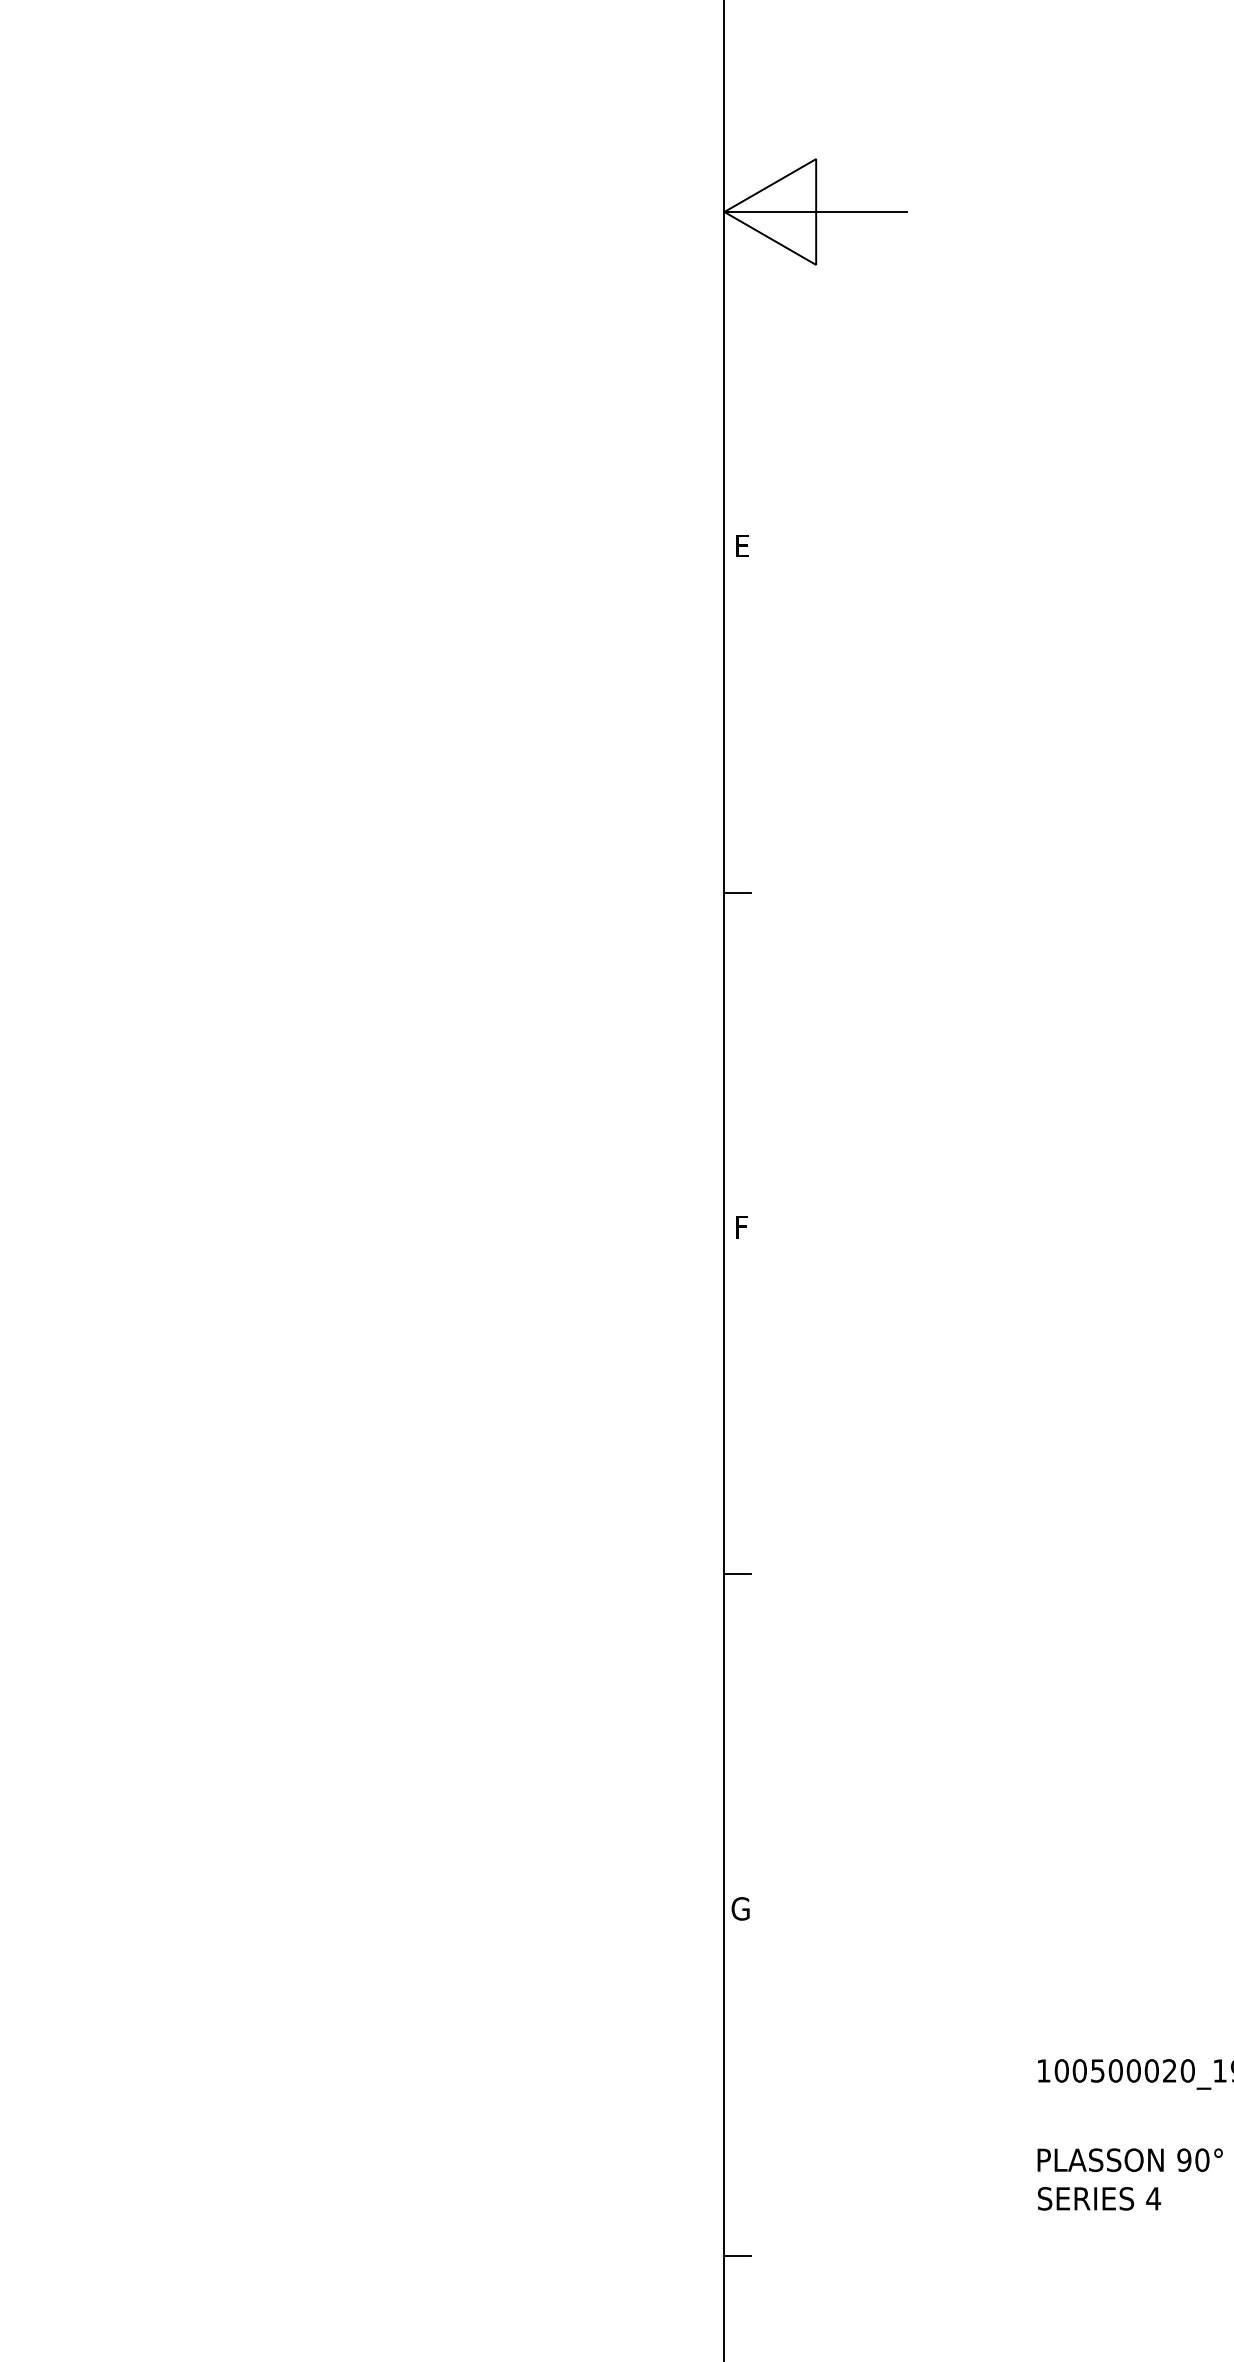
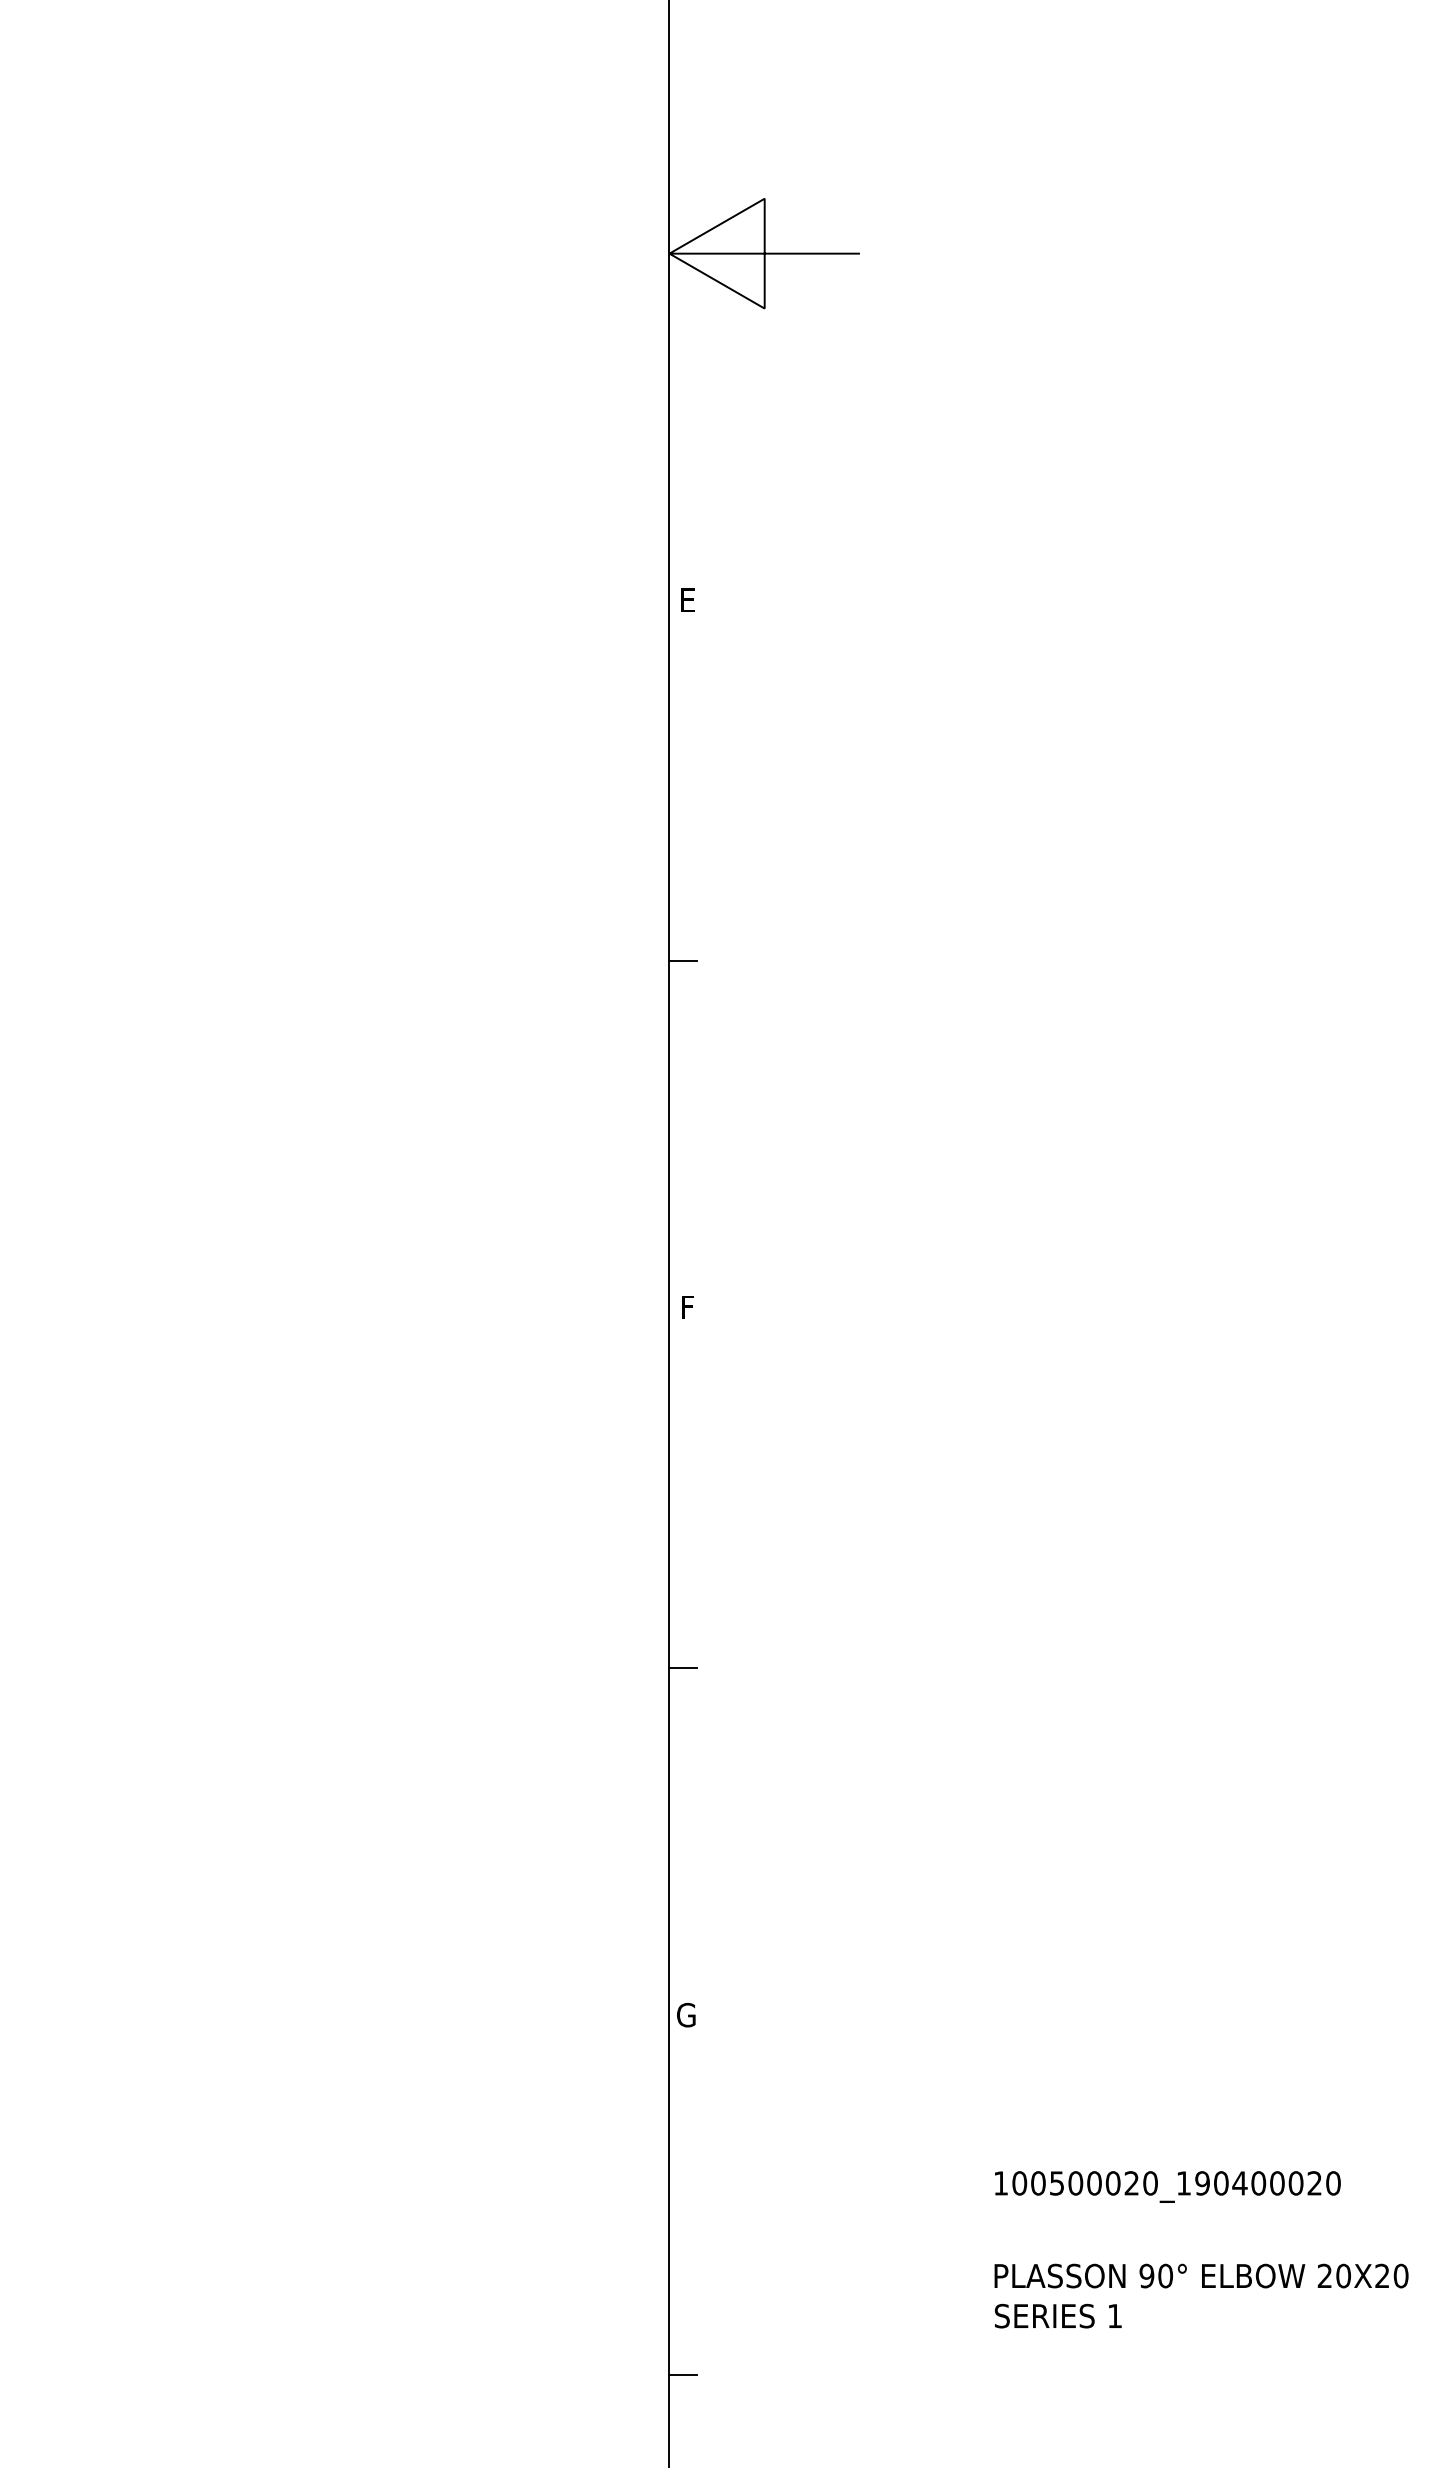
text: (1153, 2198) -> (1114, 2315), 4 -> 1

